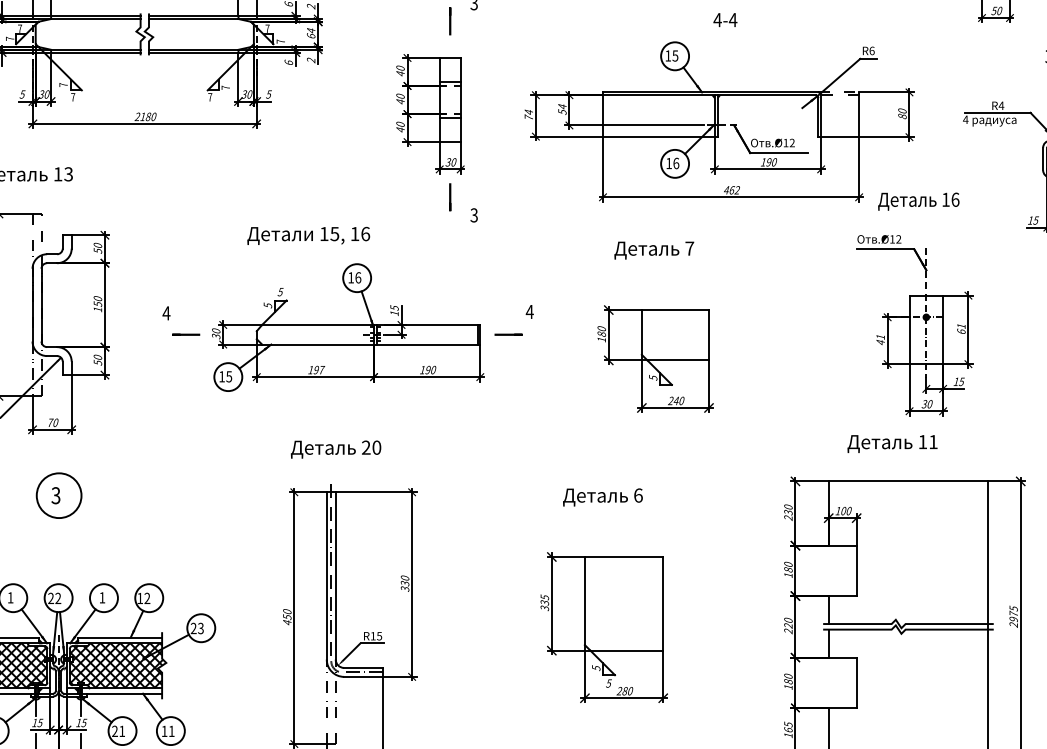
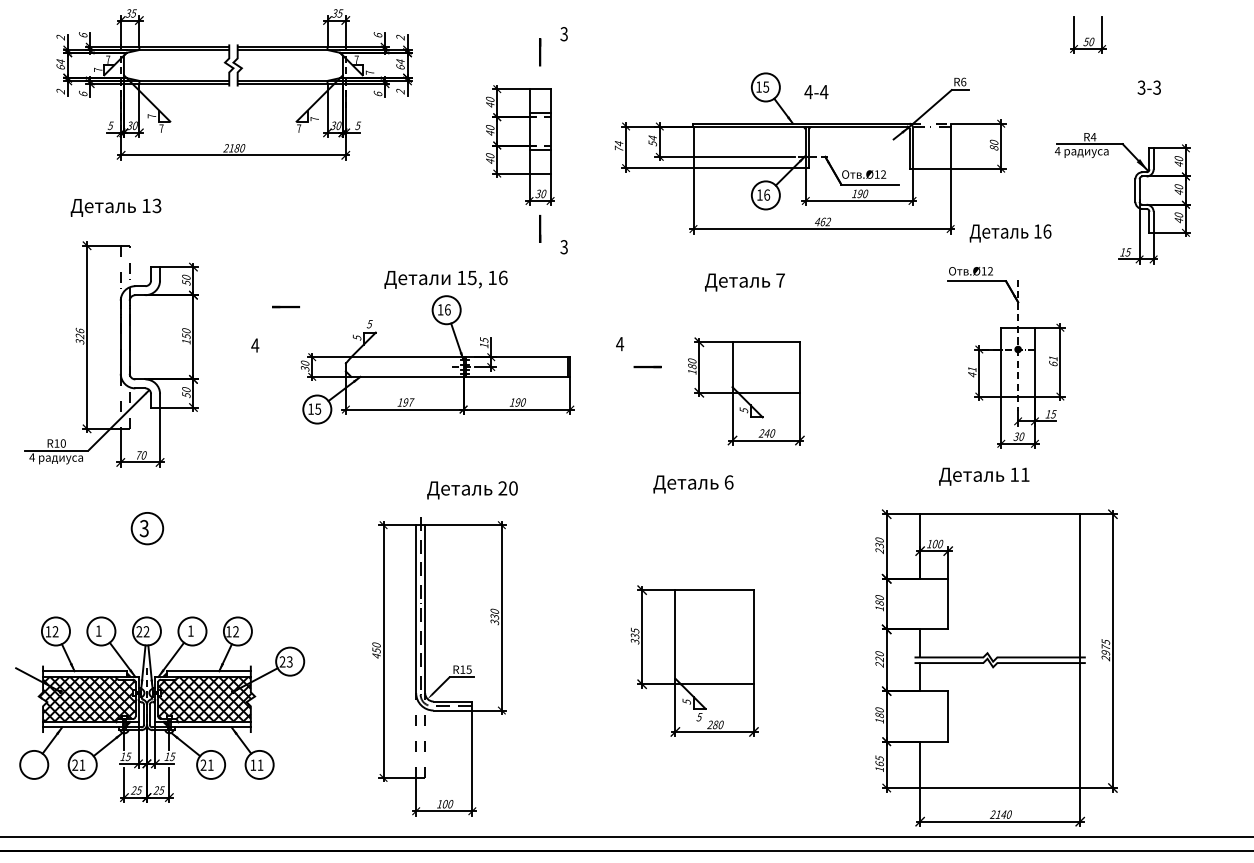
text: (725, 20) -> (816, 92), moved
text: (308, 235) -> (445, 279), moved
line: (185, 334) -> (285, 306), moved
line: (508, 334) -> (647, 366), moved
text: (336, 449) -> (472, 490), moved
circle: (59, 495) -> (147, 528), size x0.7
text: (603, 497) -> (693, 484), moved

